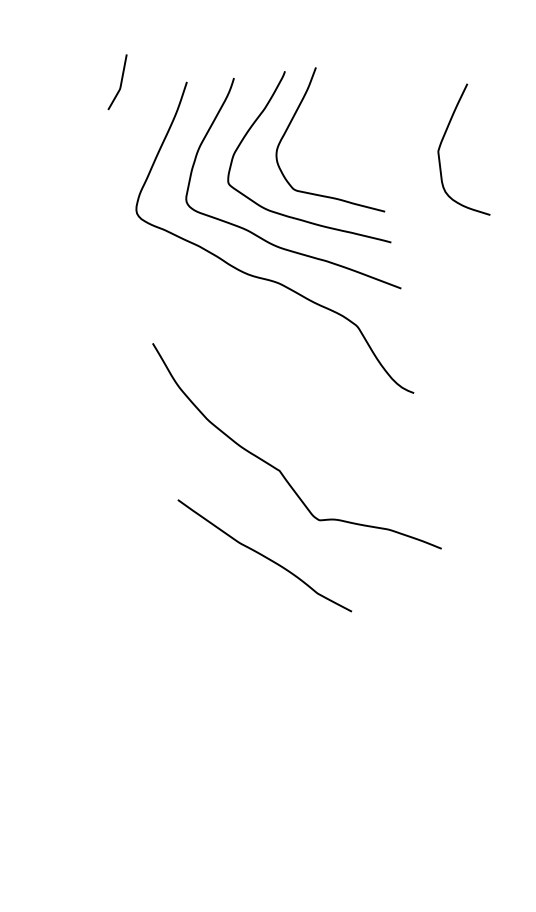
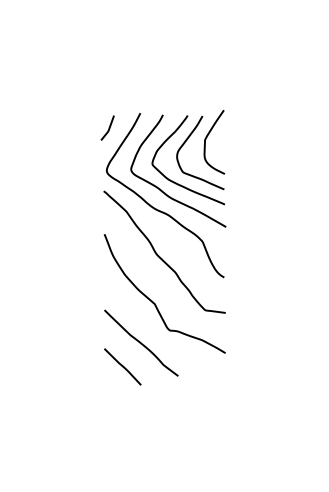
curve: (119, 80) -> (108, 127), moved
curve: (441, 149) -> (206, 139), moved
curve: (273, 369) -> (159, 255), added
line: (233, 610) -> (122, 366), added

